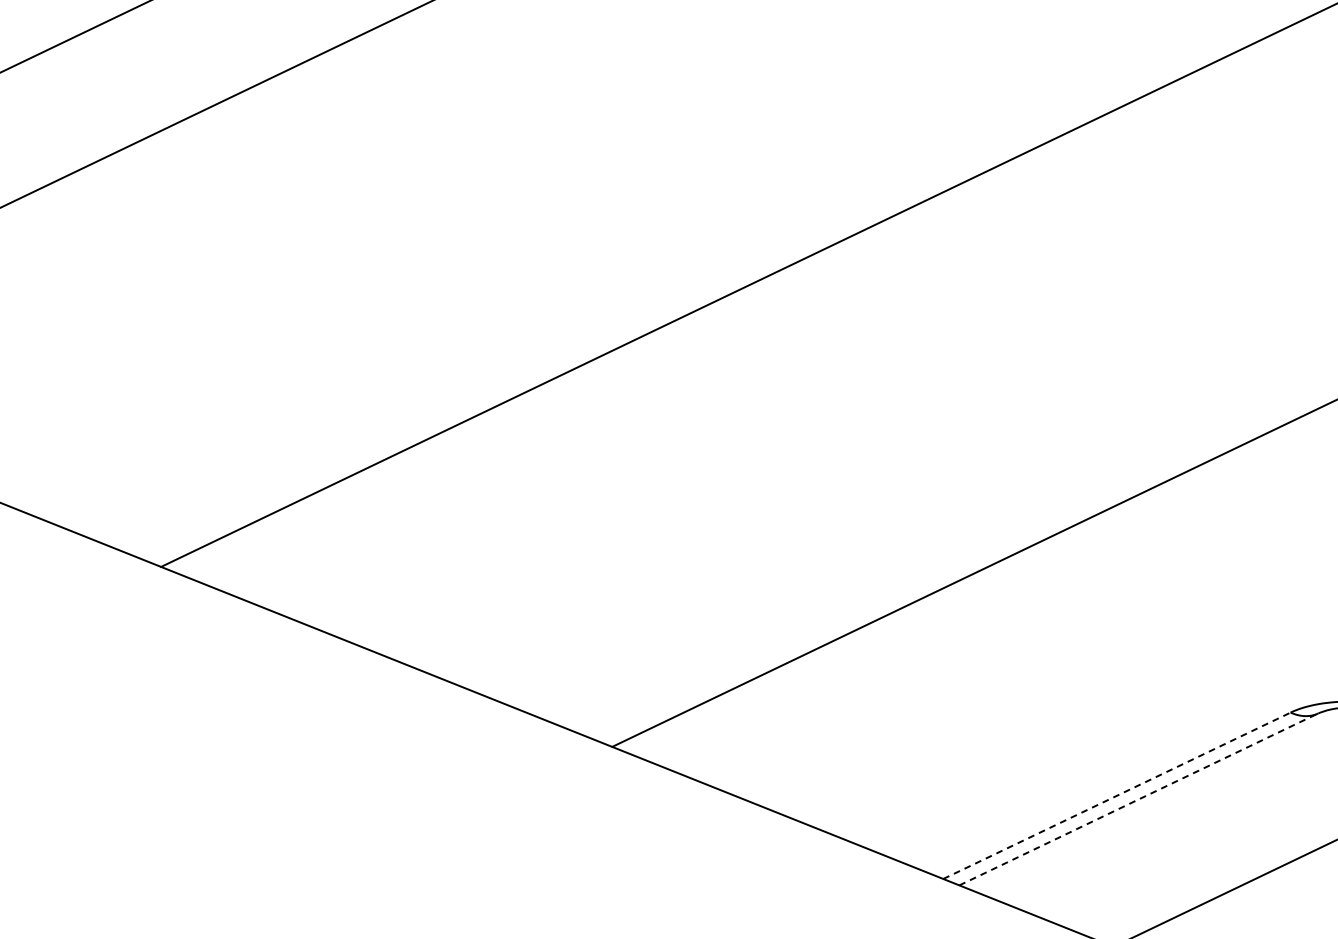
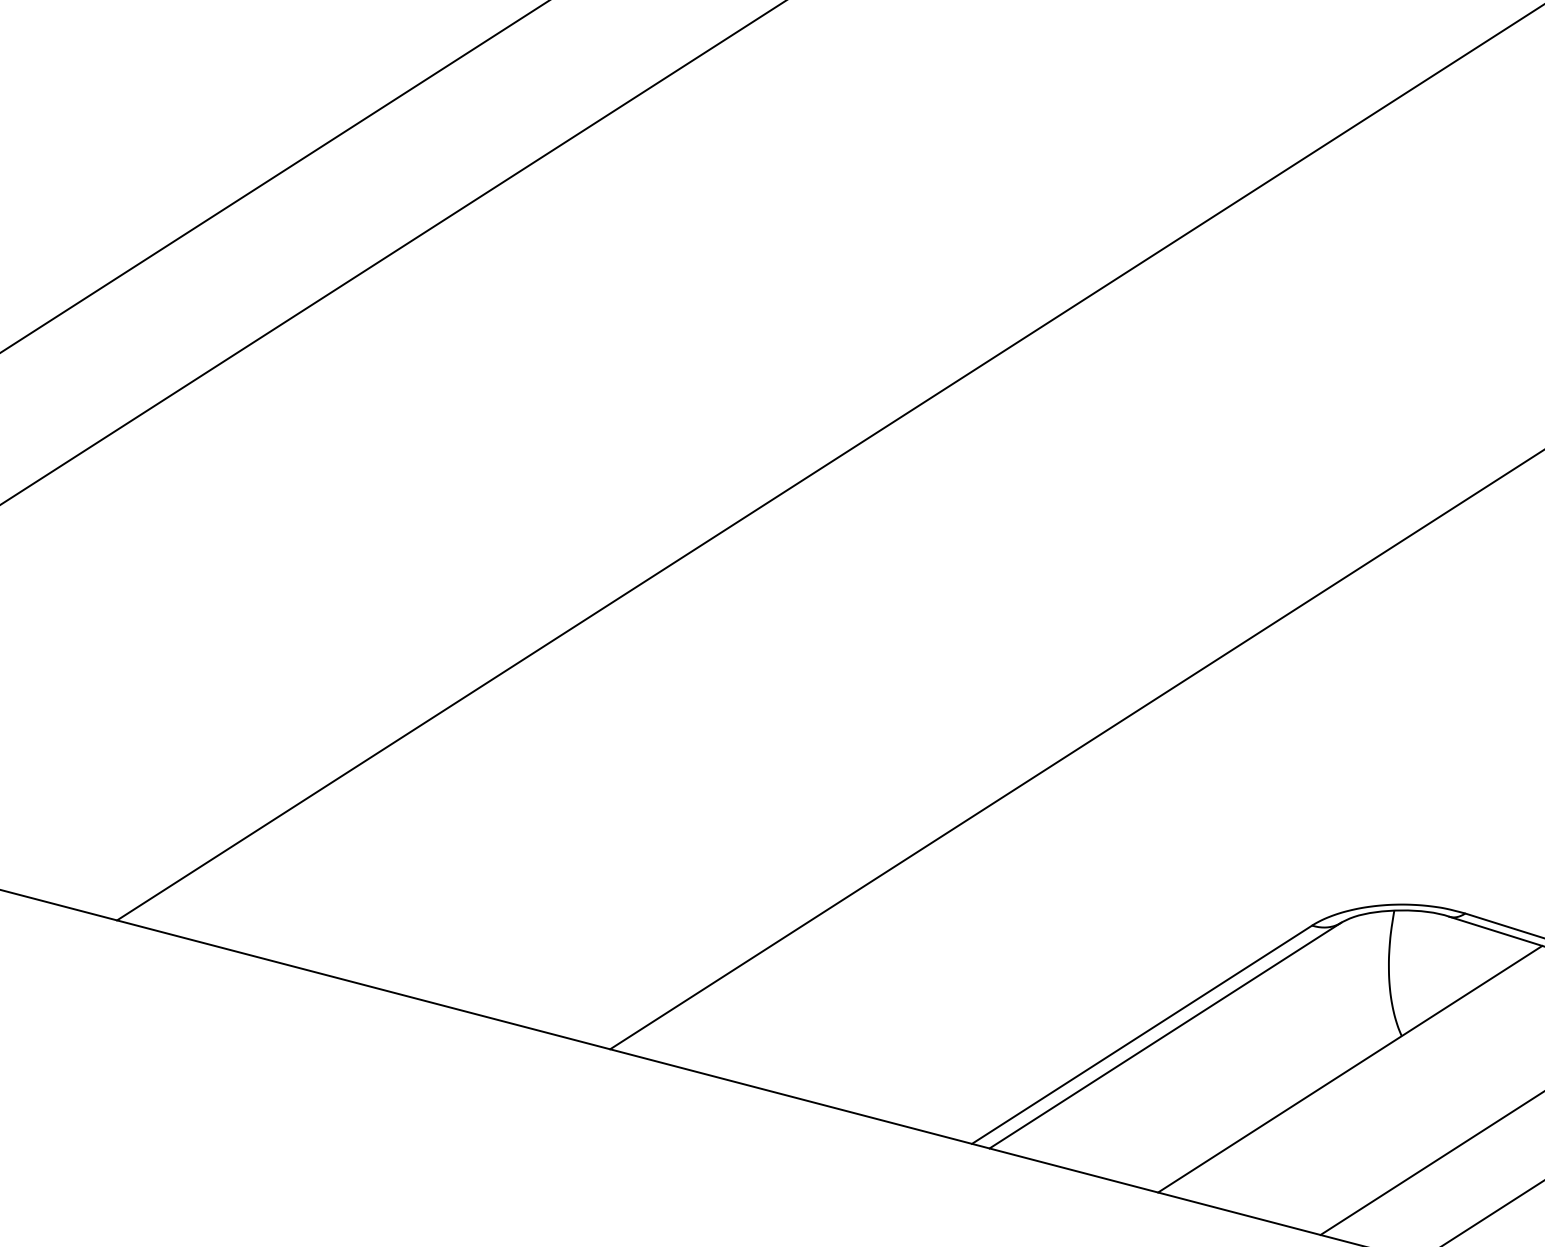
line: (1117, 795) -> (1142, 1034), dashed -> solid
line: (1139, 799) -> (1165, 1035), dashed -> solid

